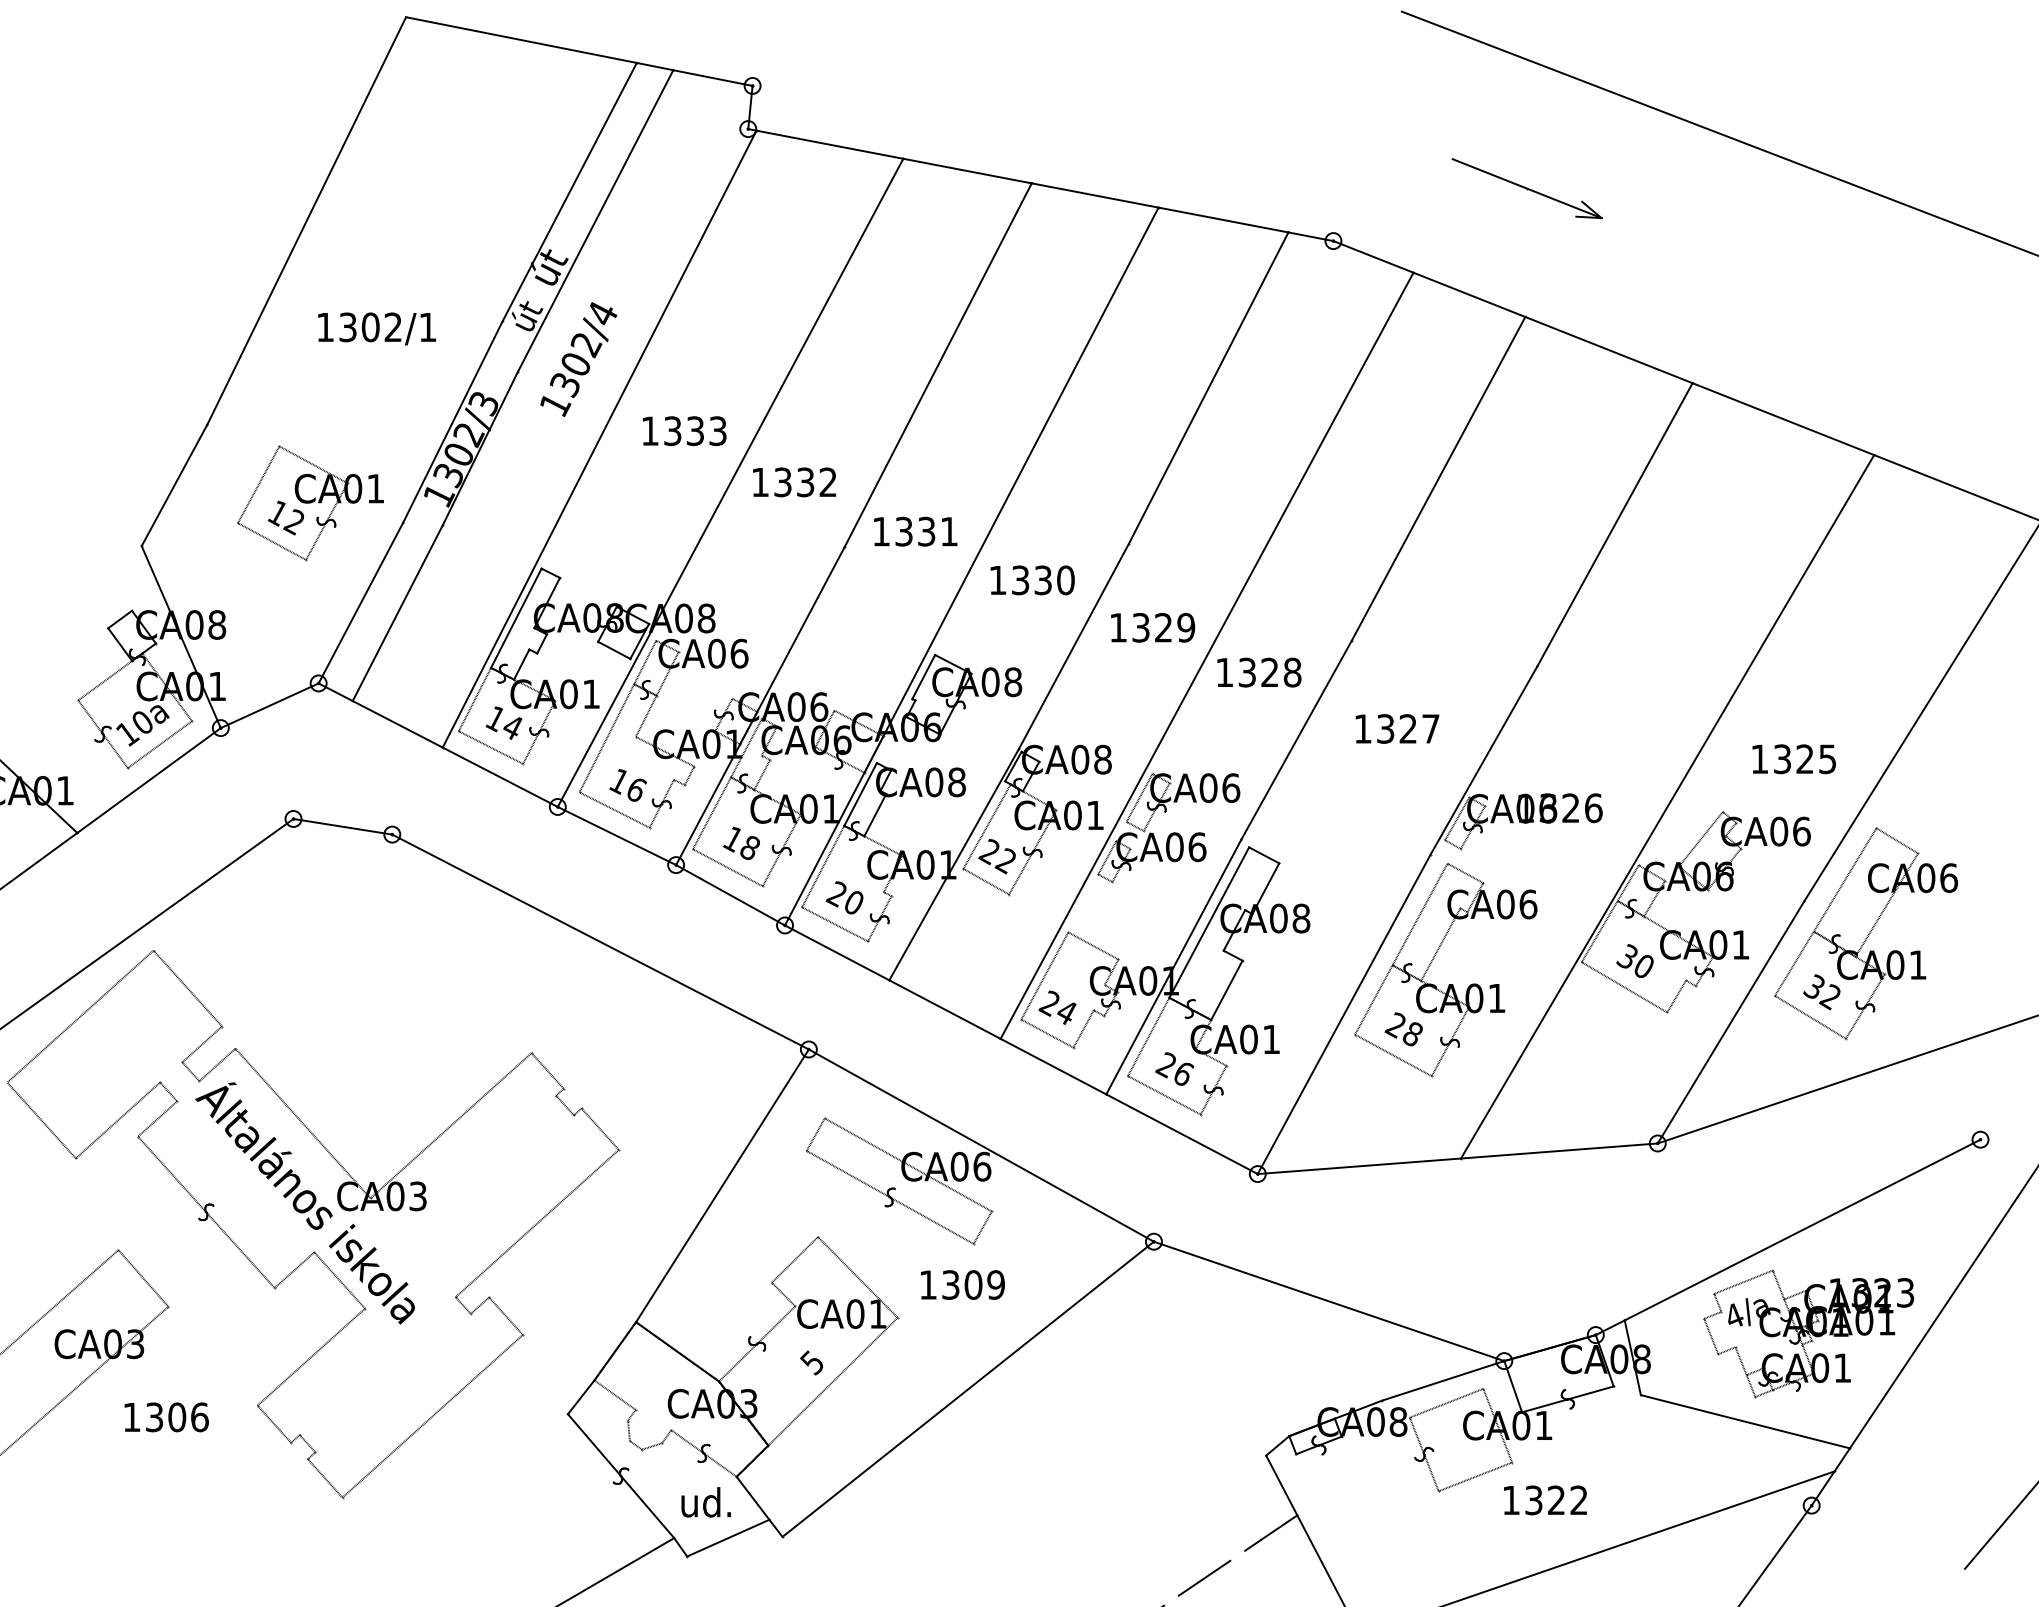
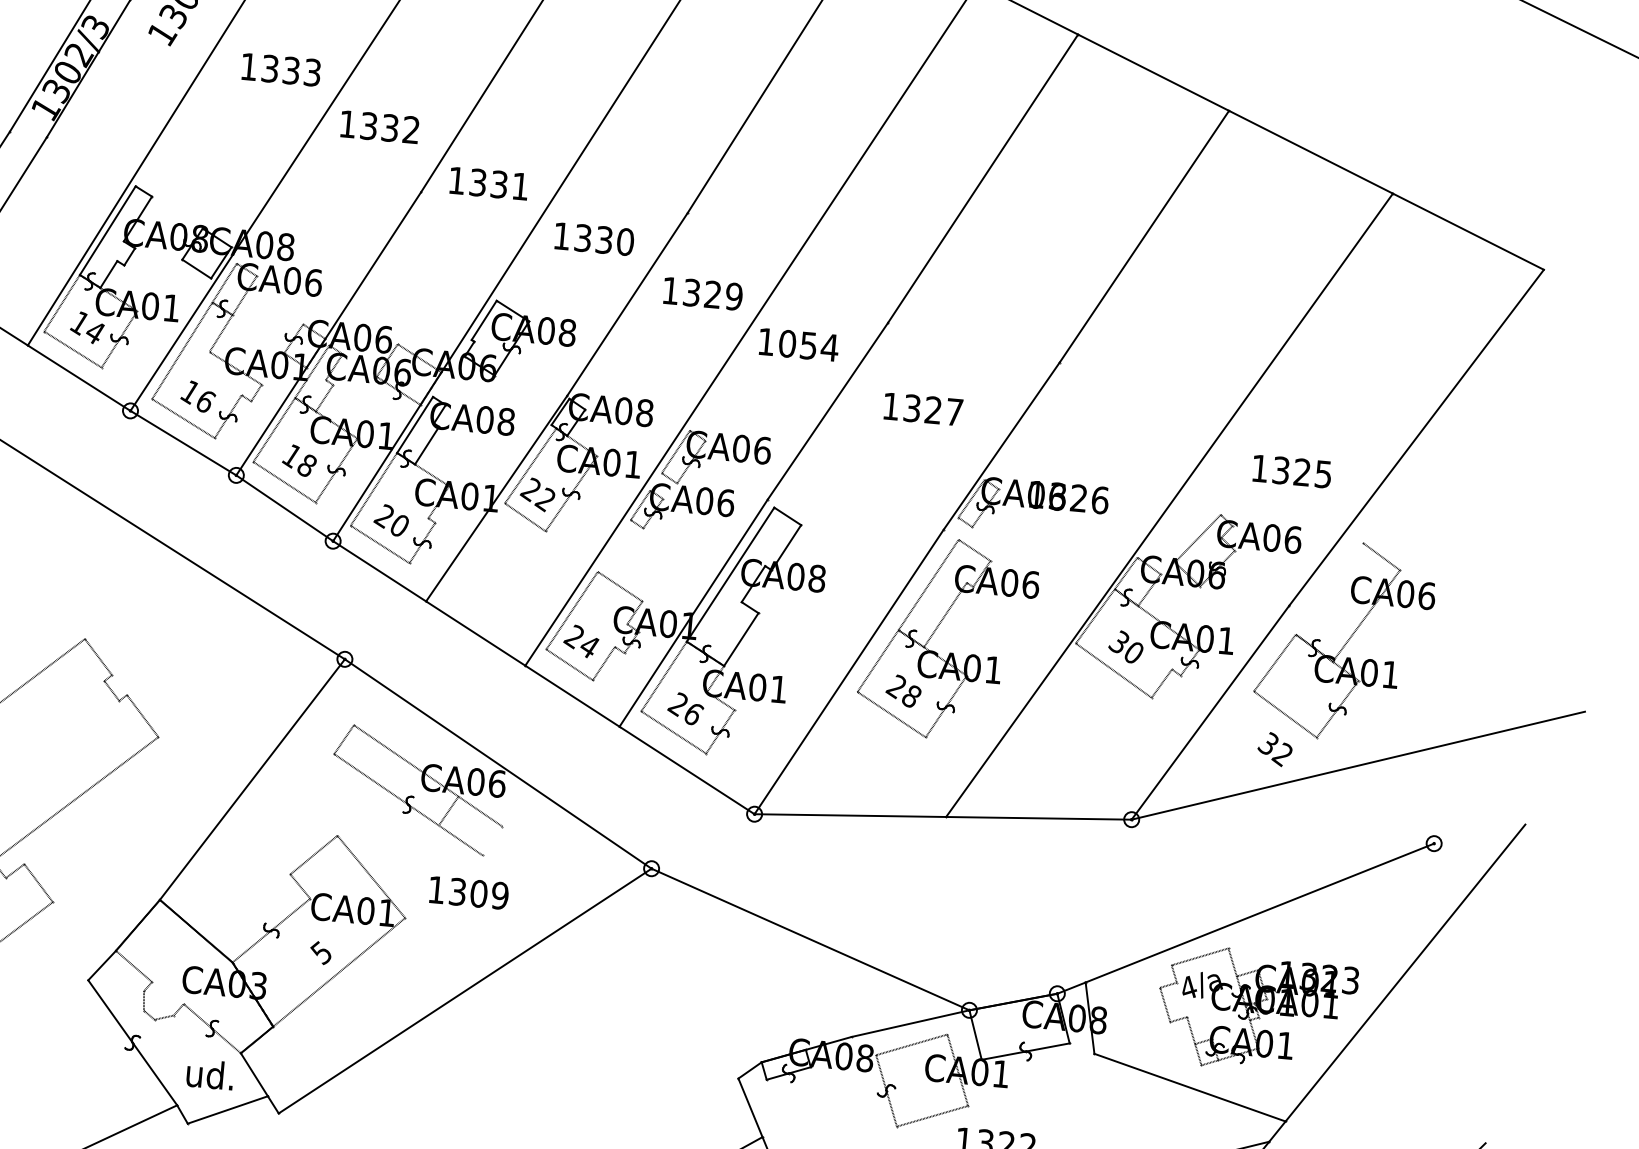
text: (1269, 672) -> (808, 345), 1328 -> 1054
line: (1844, 879) -> (1328, 588), removed
text: (1821, 992) -> (1274, 749), moved
line: (982, 1227) -> (448, 810), moved

